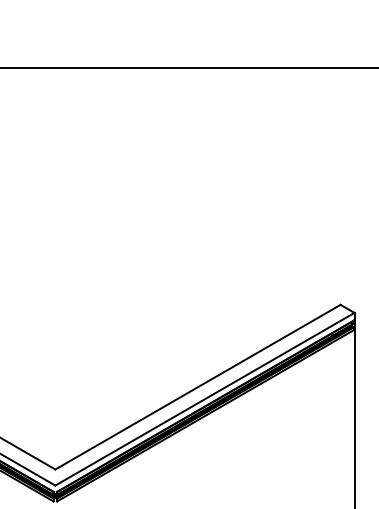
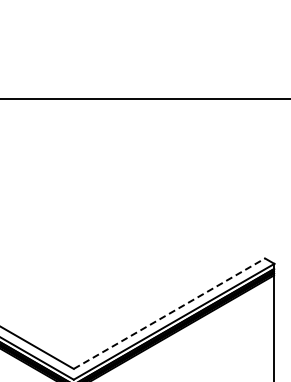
line: (198, 386) -> (169, 313), solid -> dashed

